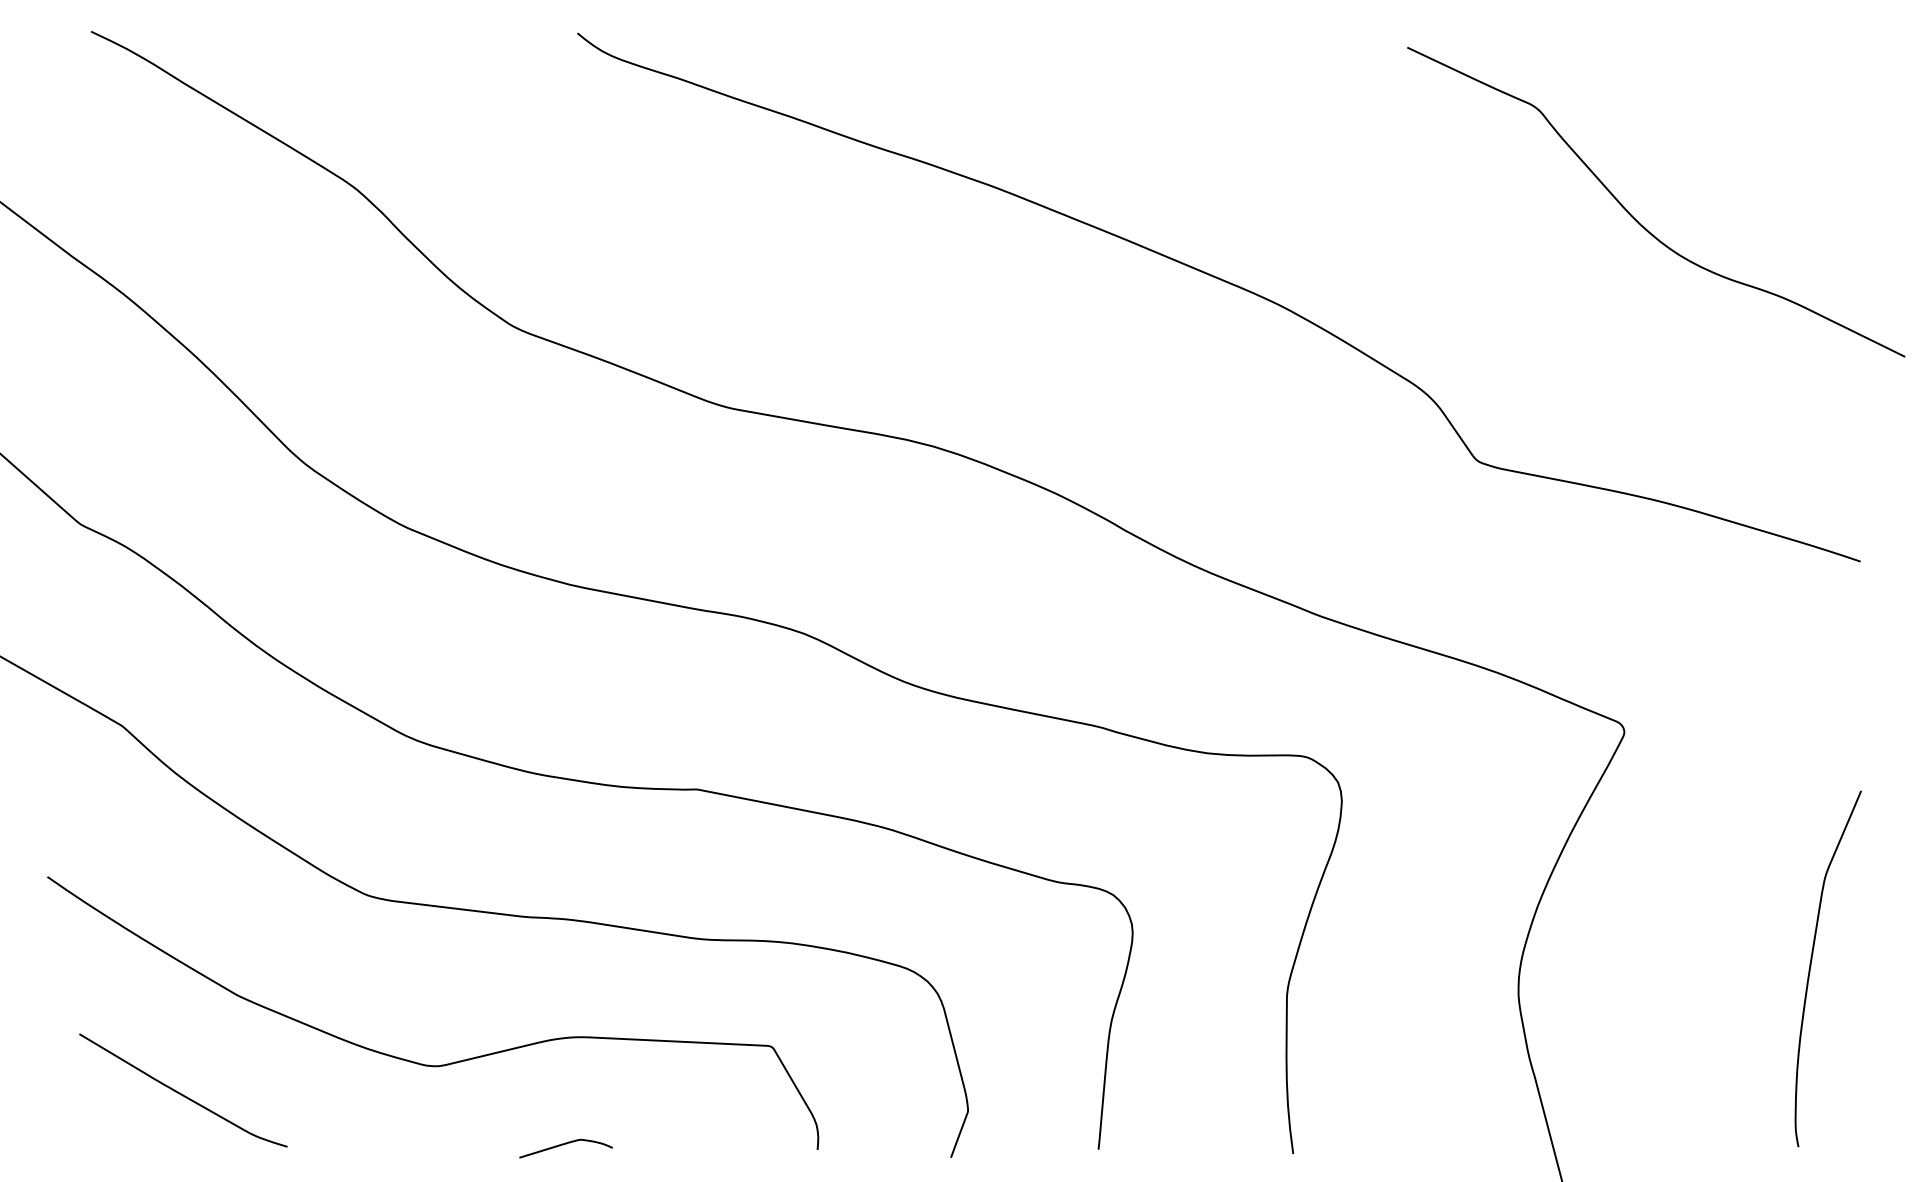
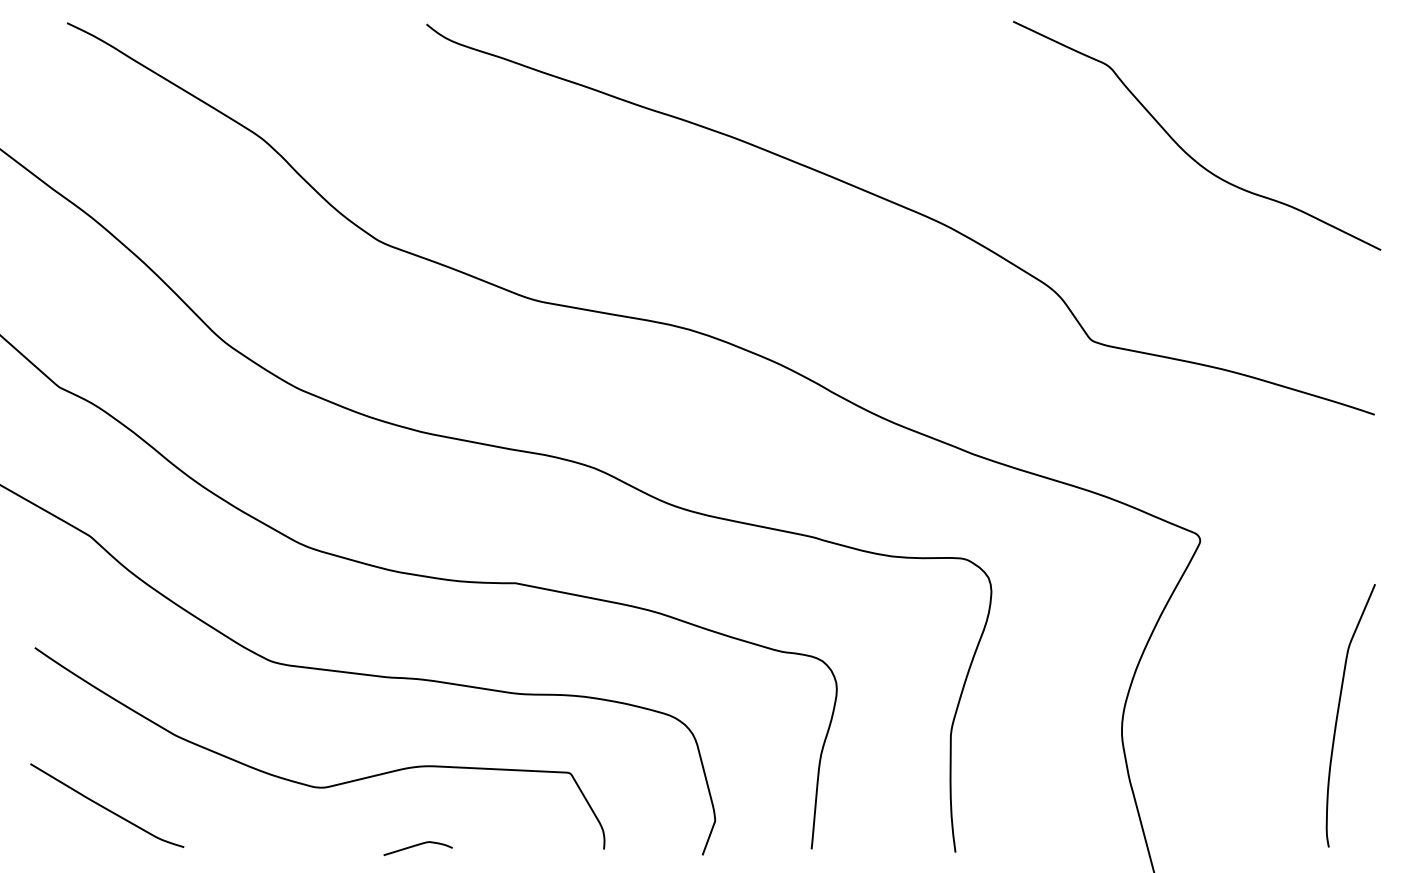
curve: (1637, 220) -> (1183, 149), moved
curve: (180, 1092) -> (105, 807), moved

